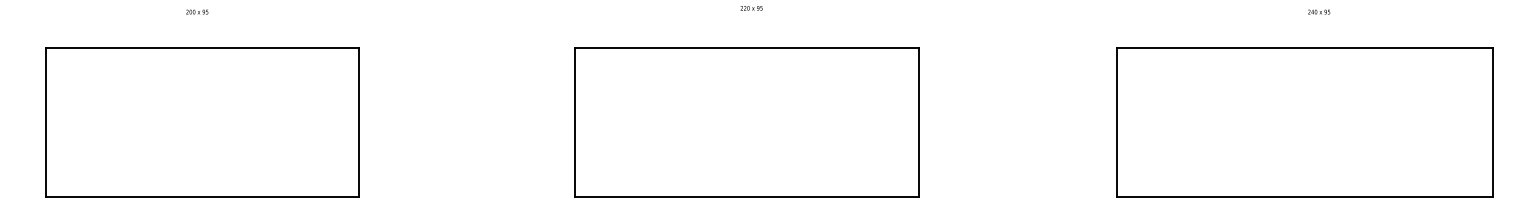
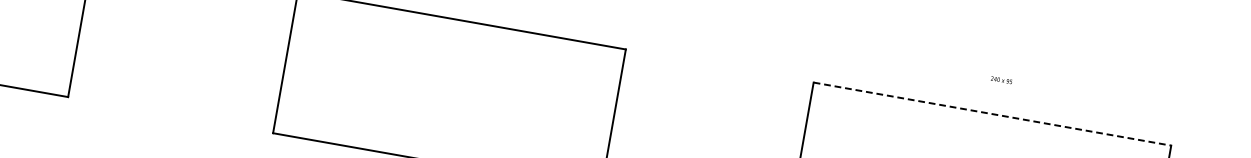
text: (1319, 11) -> (1002, 79), moved
line: (1304, 48) -> (992, 114), solid -> dashed

